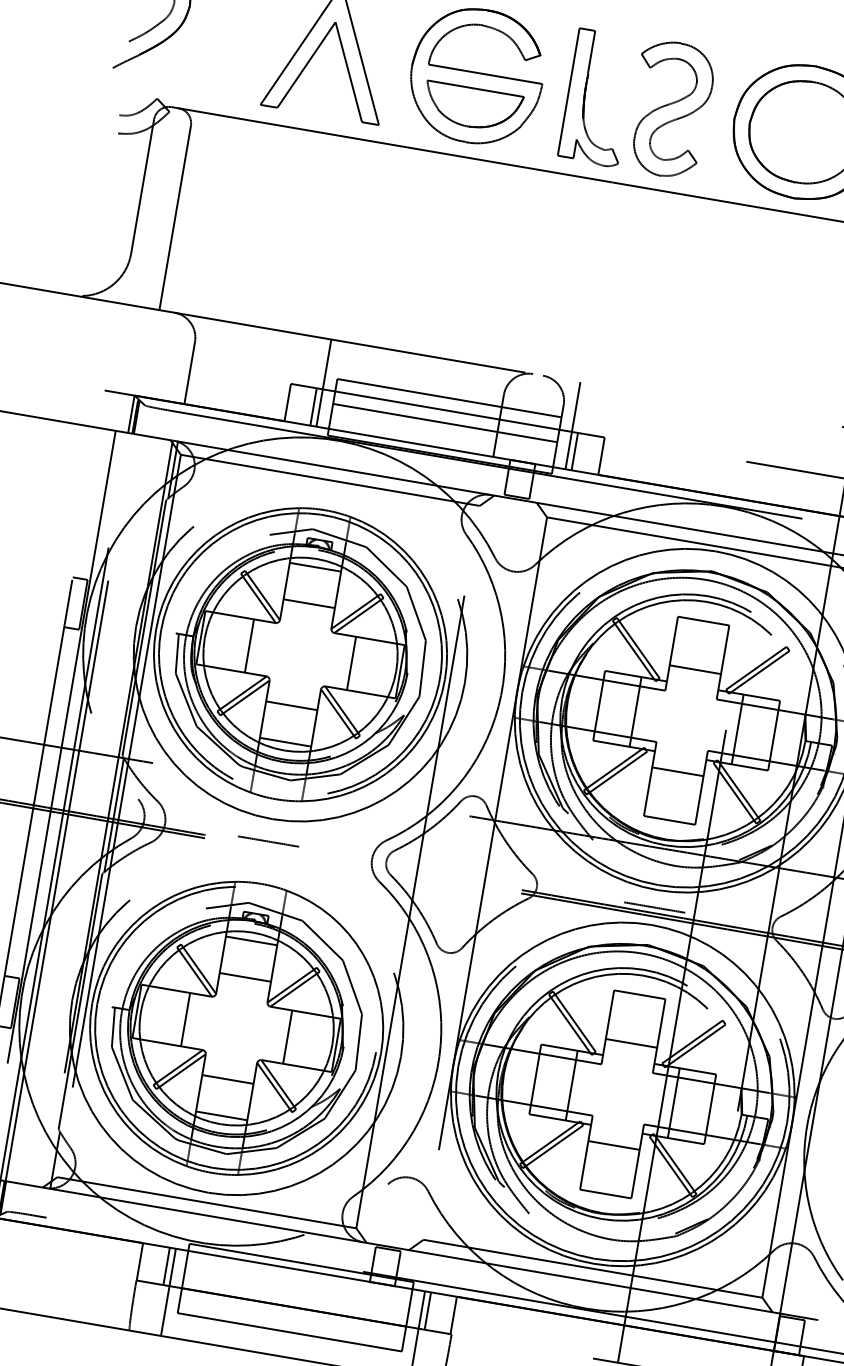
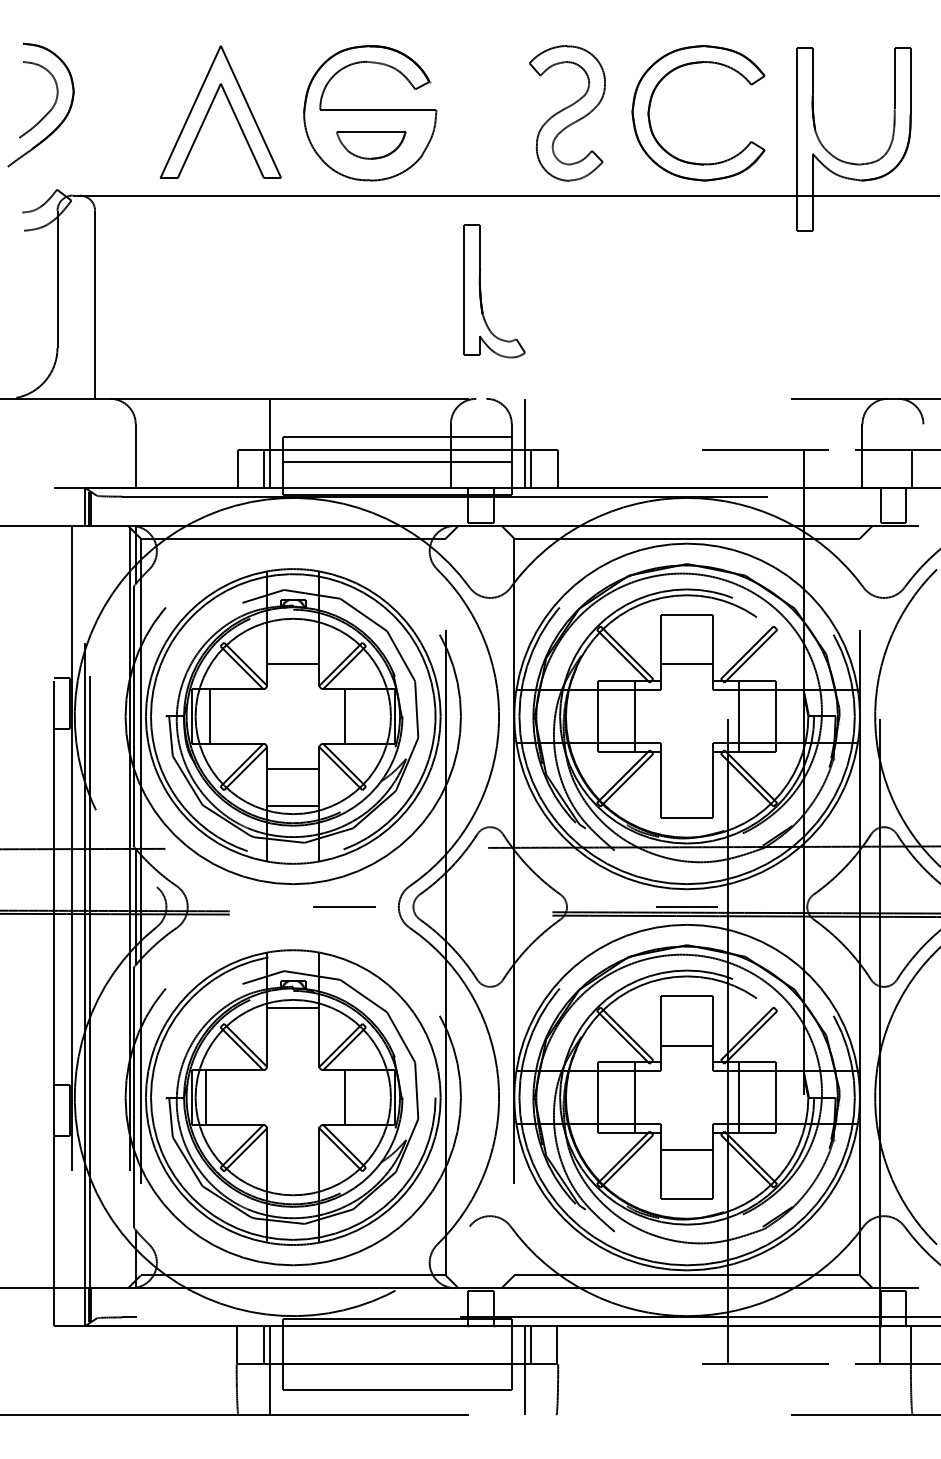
part: (585, 96) -> (481, 291), moved
part: (472, 108) -> (371, 145), size x0.7
line: (315, 567) -> (293, 627), removed
line: (249, 646) -> (210, 716), moved
line: (677, 771) -> (686, 768), removed
line: (268, 841) -> (344, 906), moved
line: (245, 977) -> (293, 1045), removed
line: (185, 1019) -> (206, 1097), moved
line: (228, 1079) -> (293, 1149), removed
line: (221, 1115) -> (293, 1186), removed

